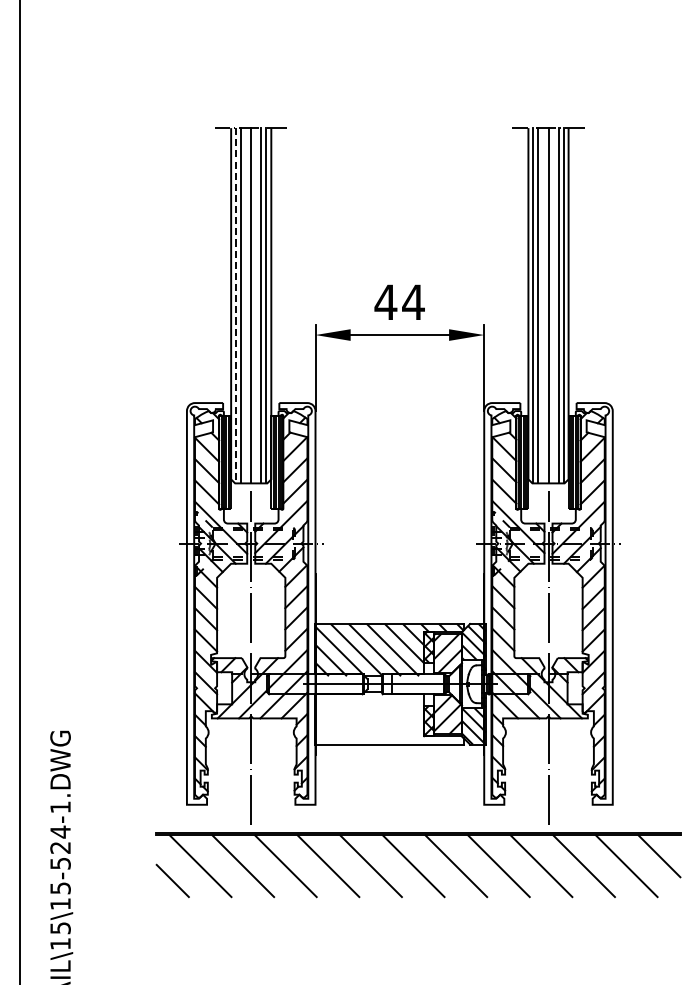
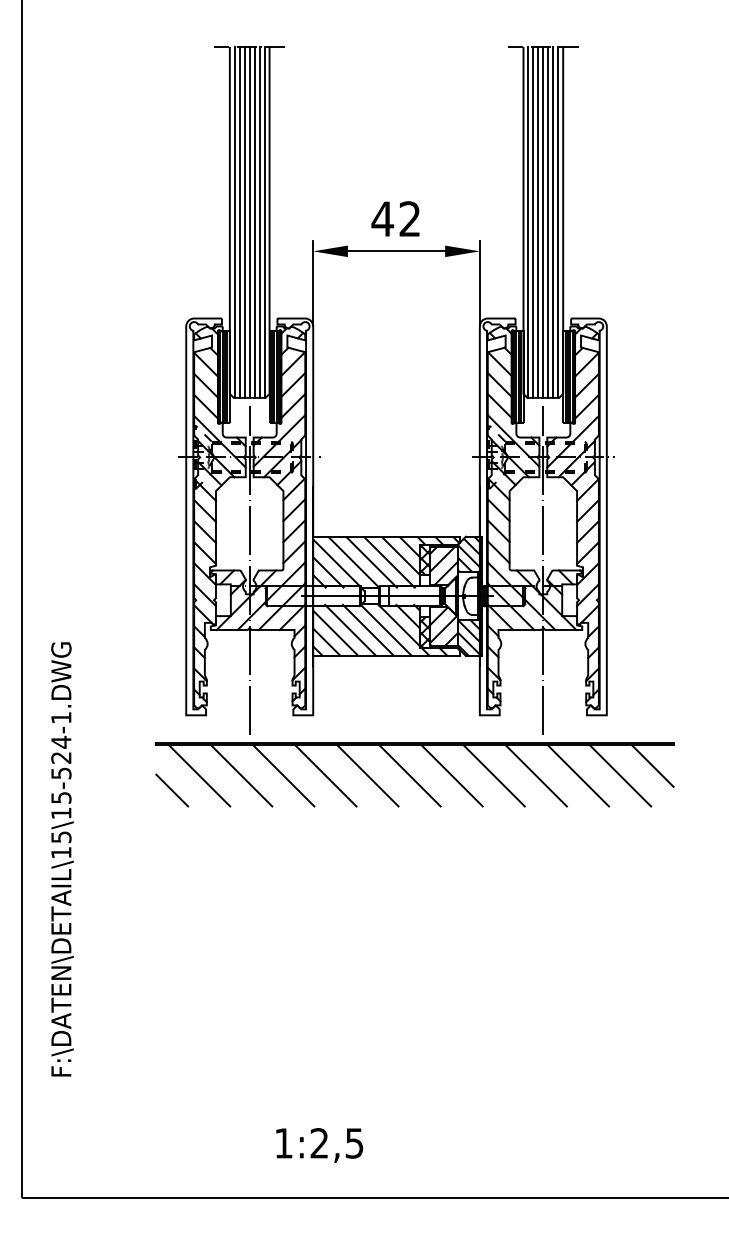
text: (413, 301) -> (409, 218), 44 -> 42
line: (245, 304) -> (244, 221), added
line: (256, 304) -> (254, 221), added
line: (543, 304) -> (538, 221), added
line: (553, 304) -> (548, 221), added
line: (235, 305) -> (234, 222), dashed -> solid
hatch: (389, 717) -> (386, 629), added

